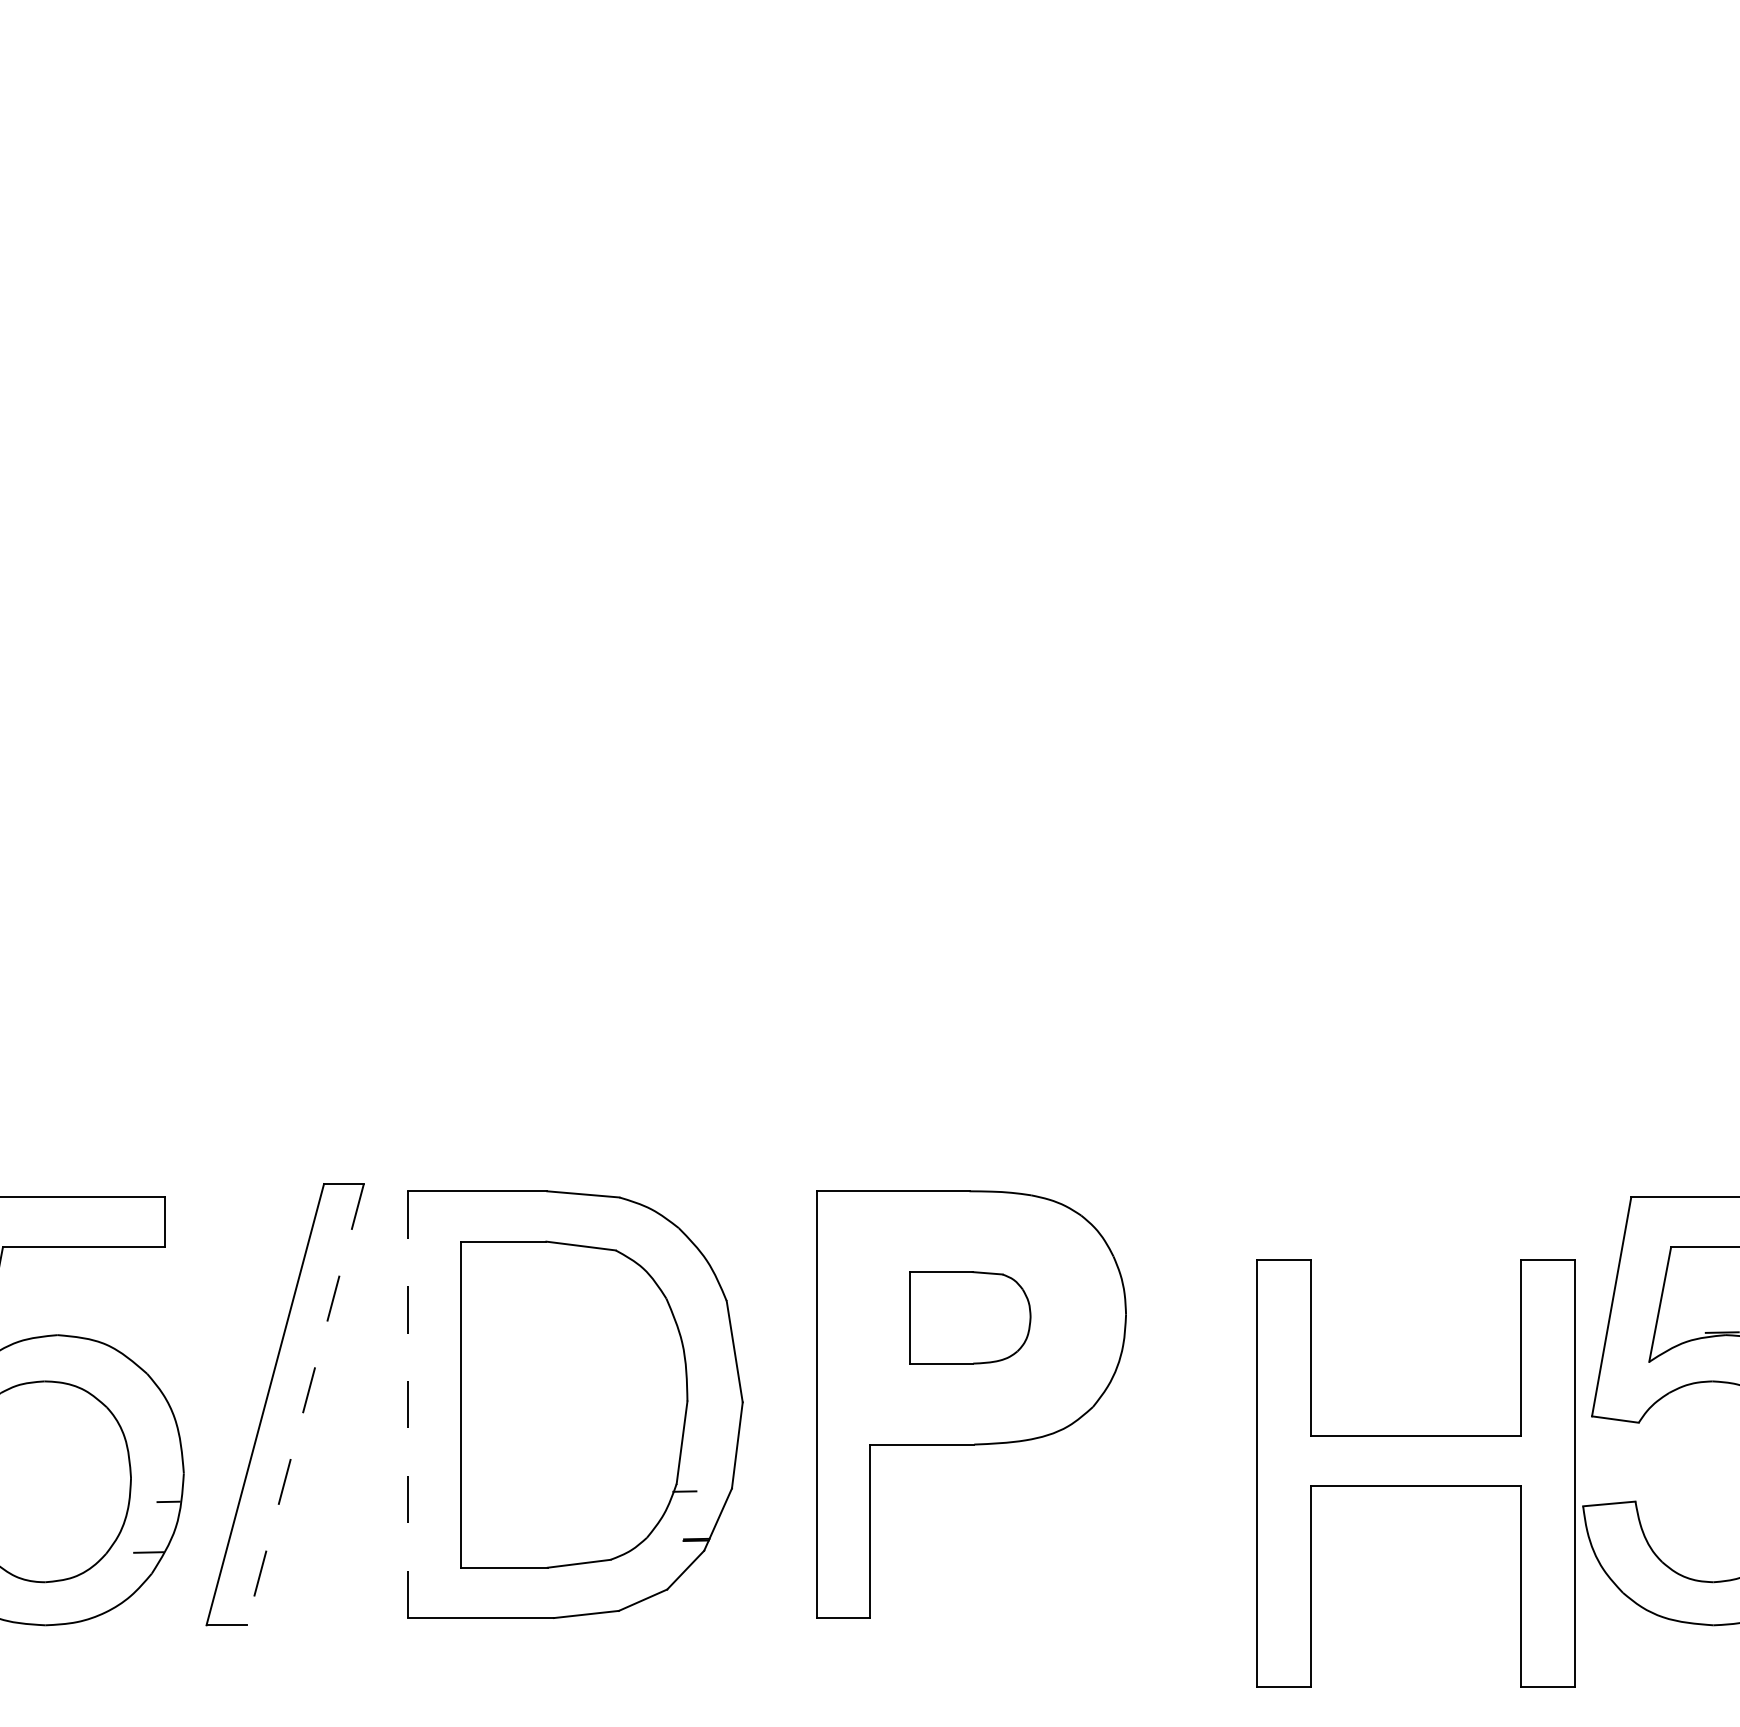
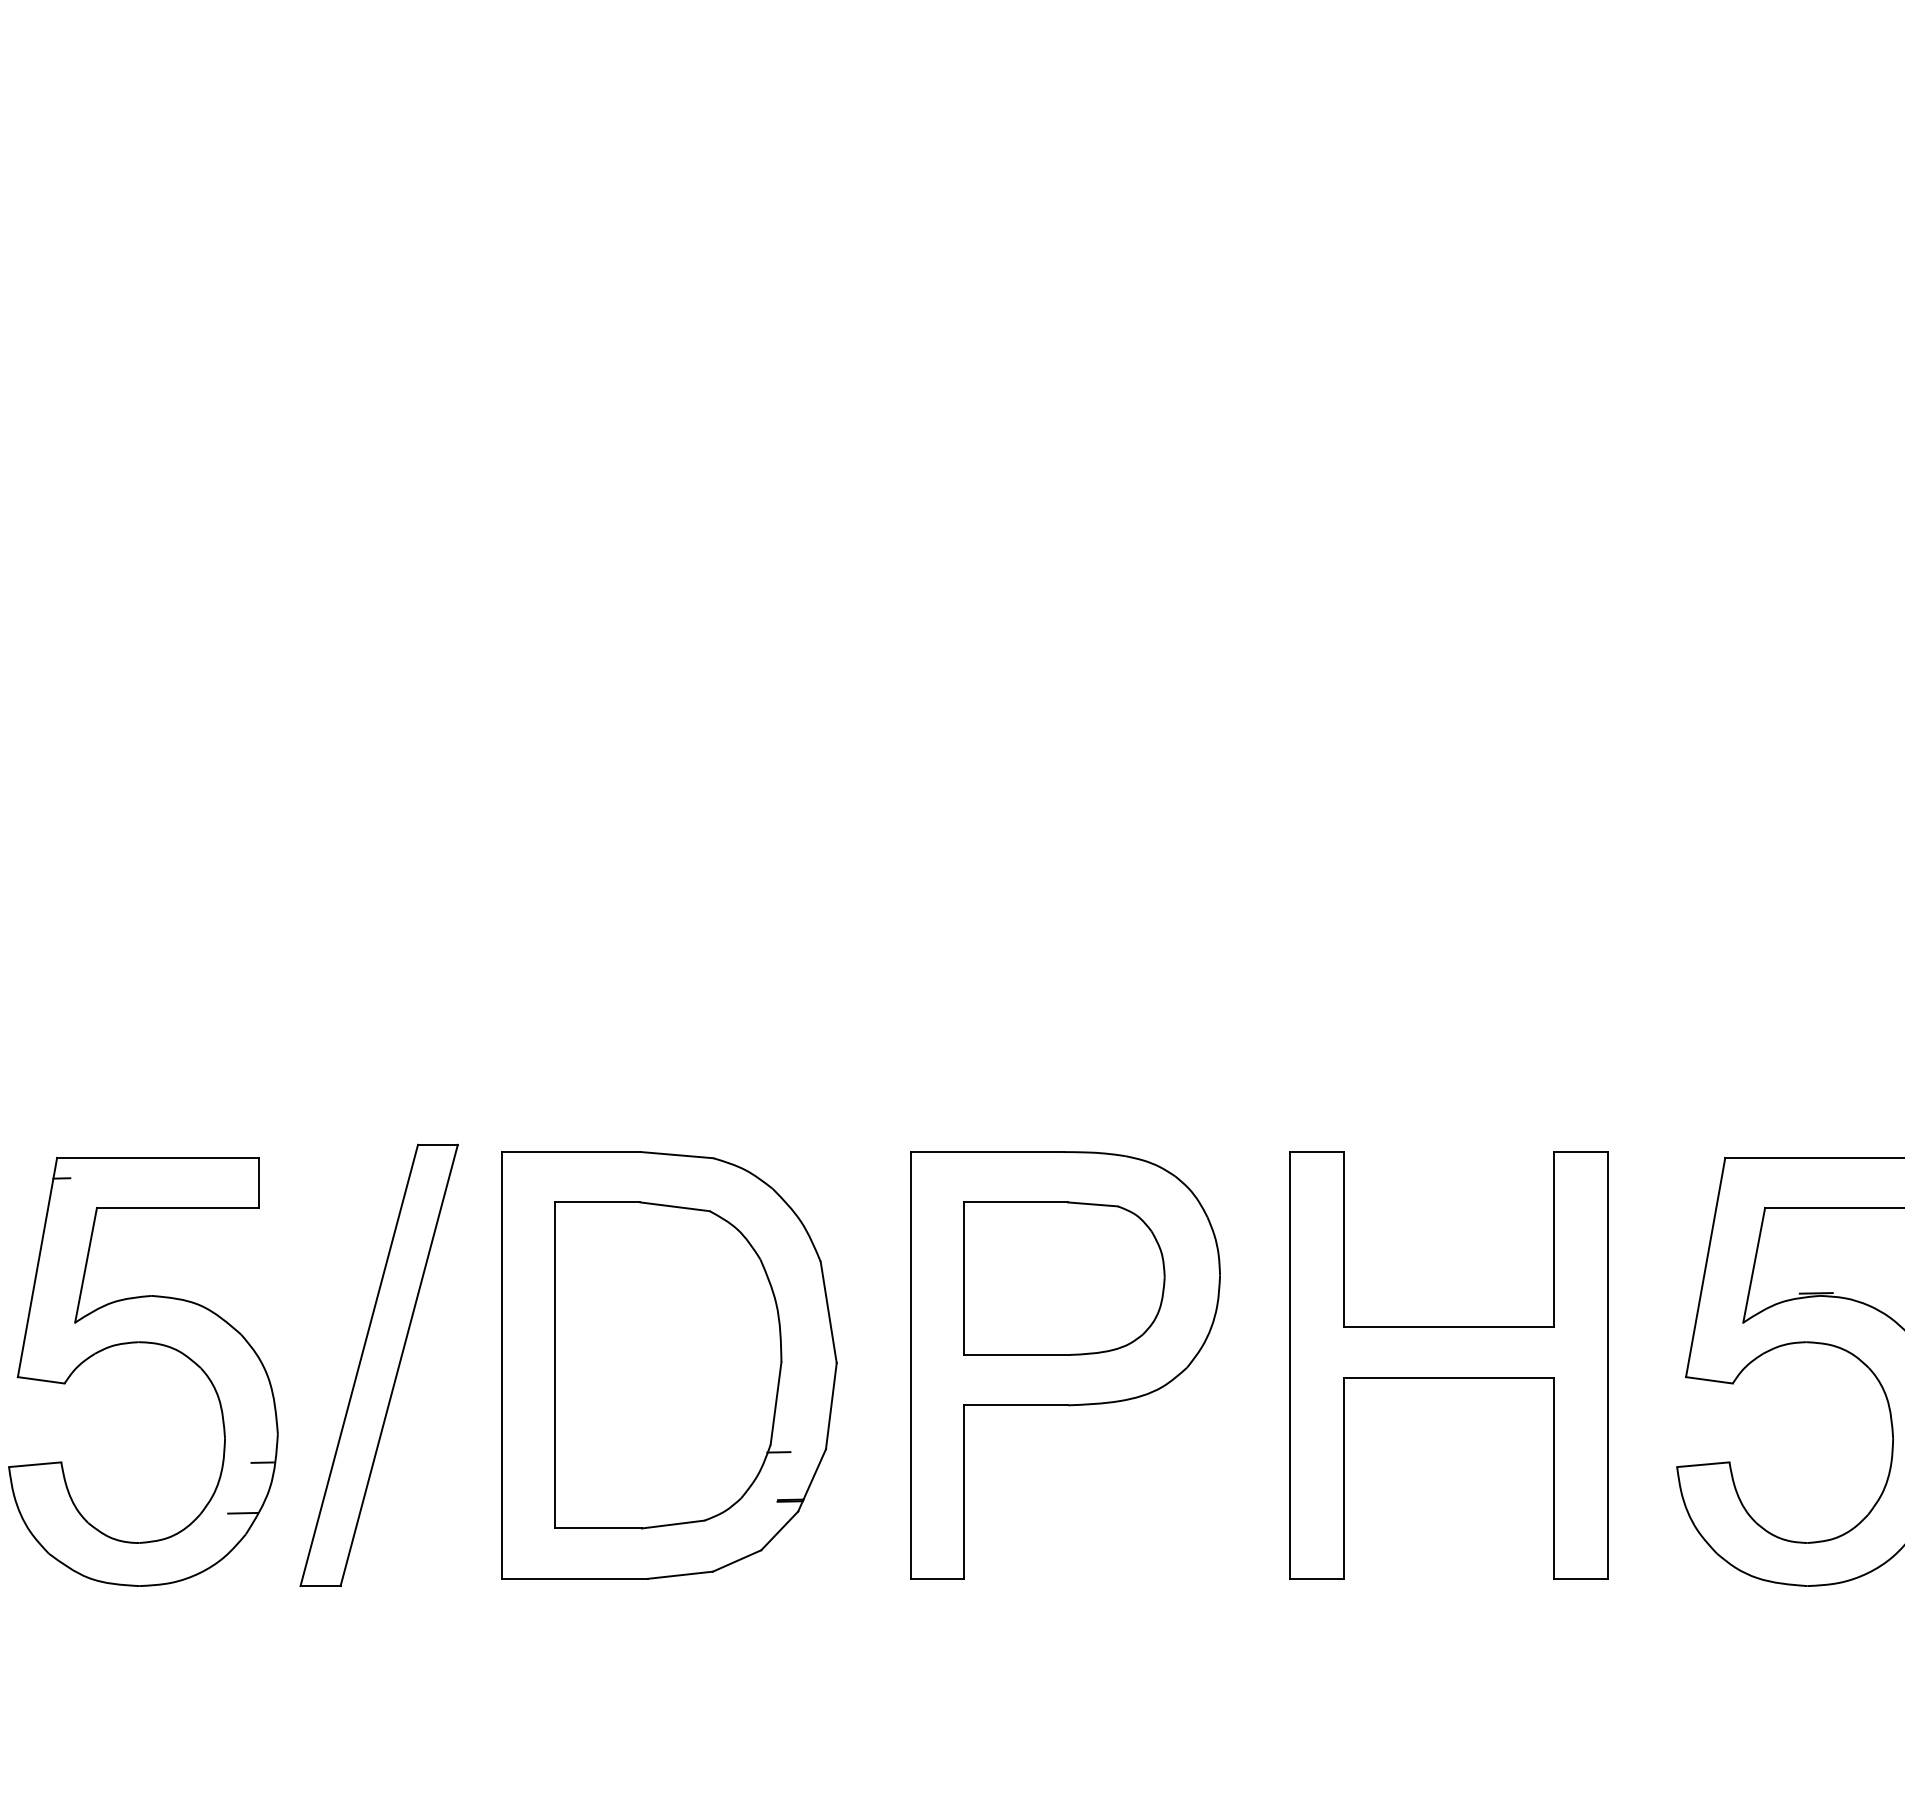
part: (970, 1317) -> (1064, 1278), size x1.67
line: (407, 1403) -> (501, 1364), dashed -> solid
line: (305, 1404) -> (399, 1365), dashed -> solid
part: (1415, 1473) -> (1448, 1365), moved

